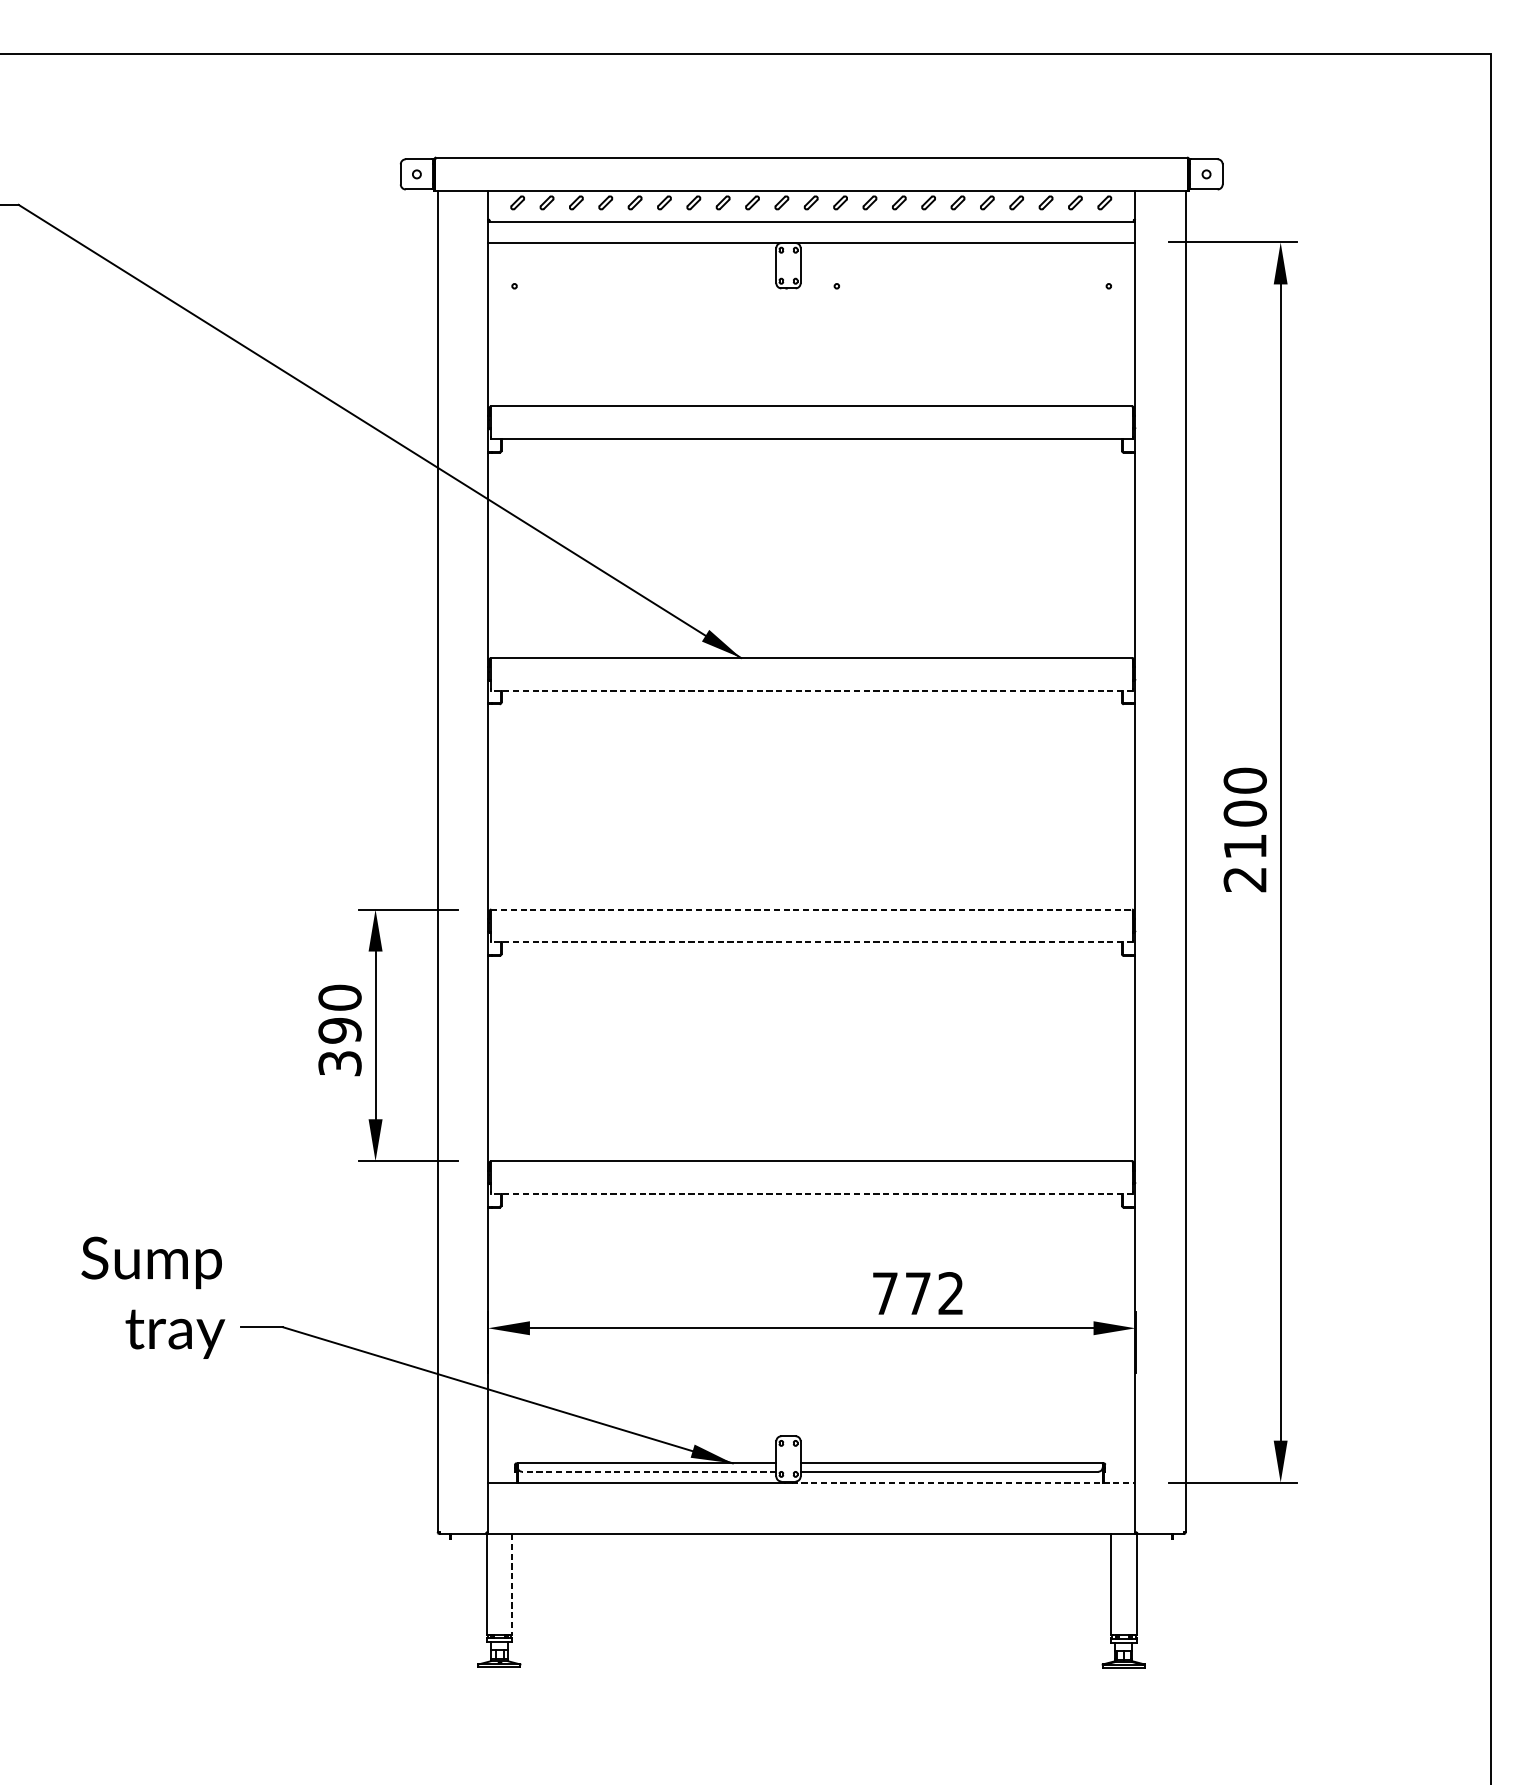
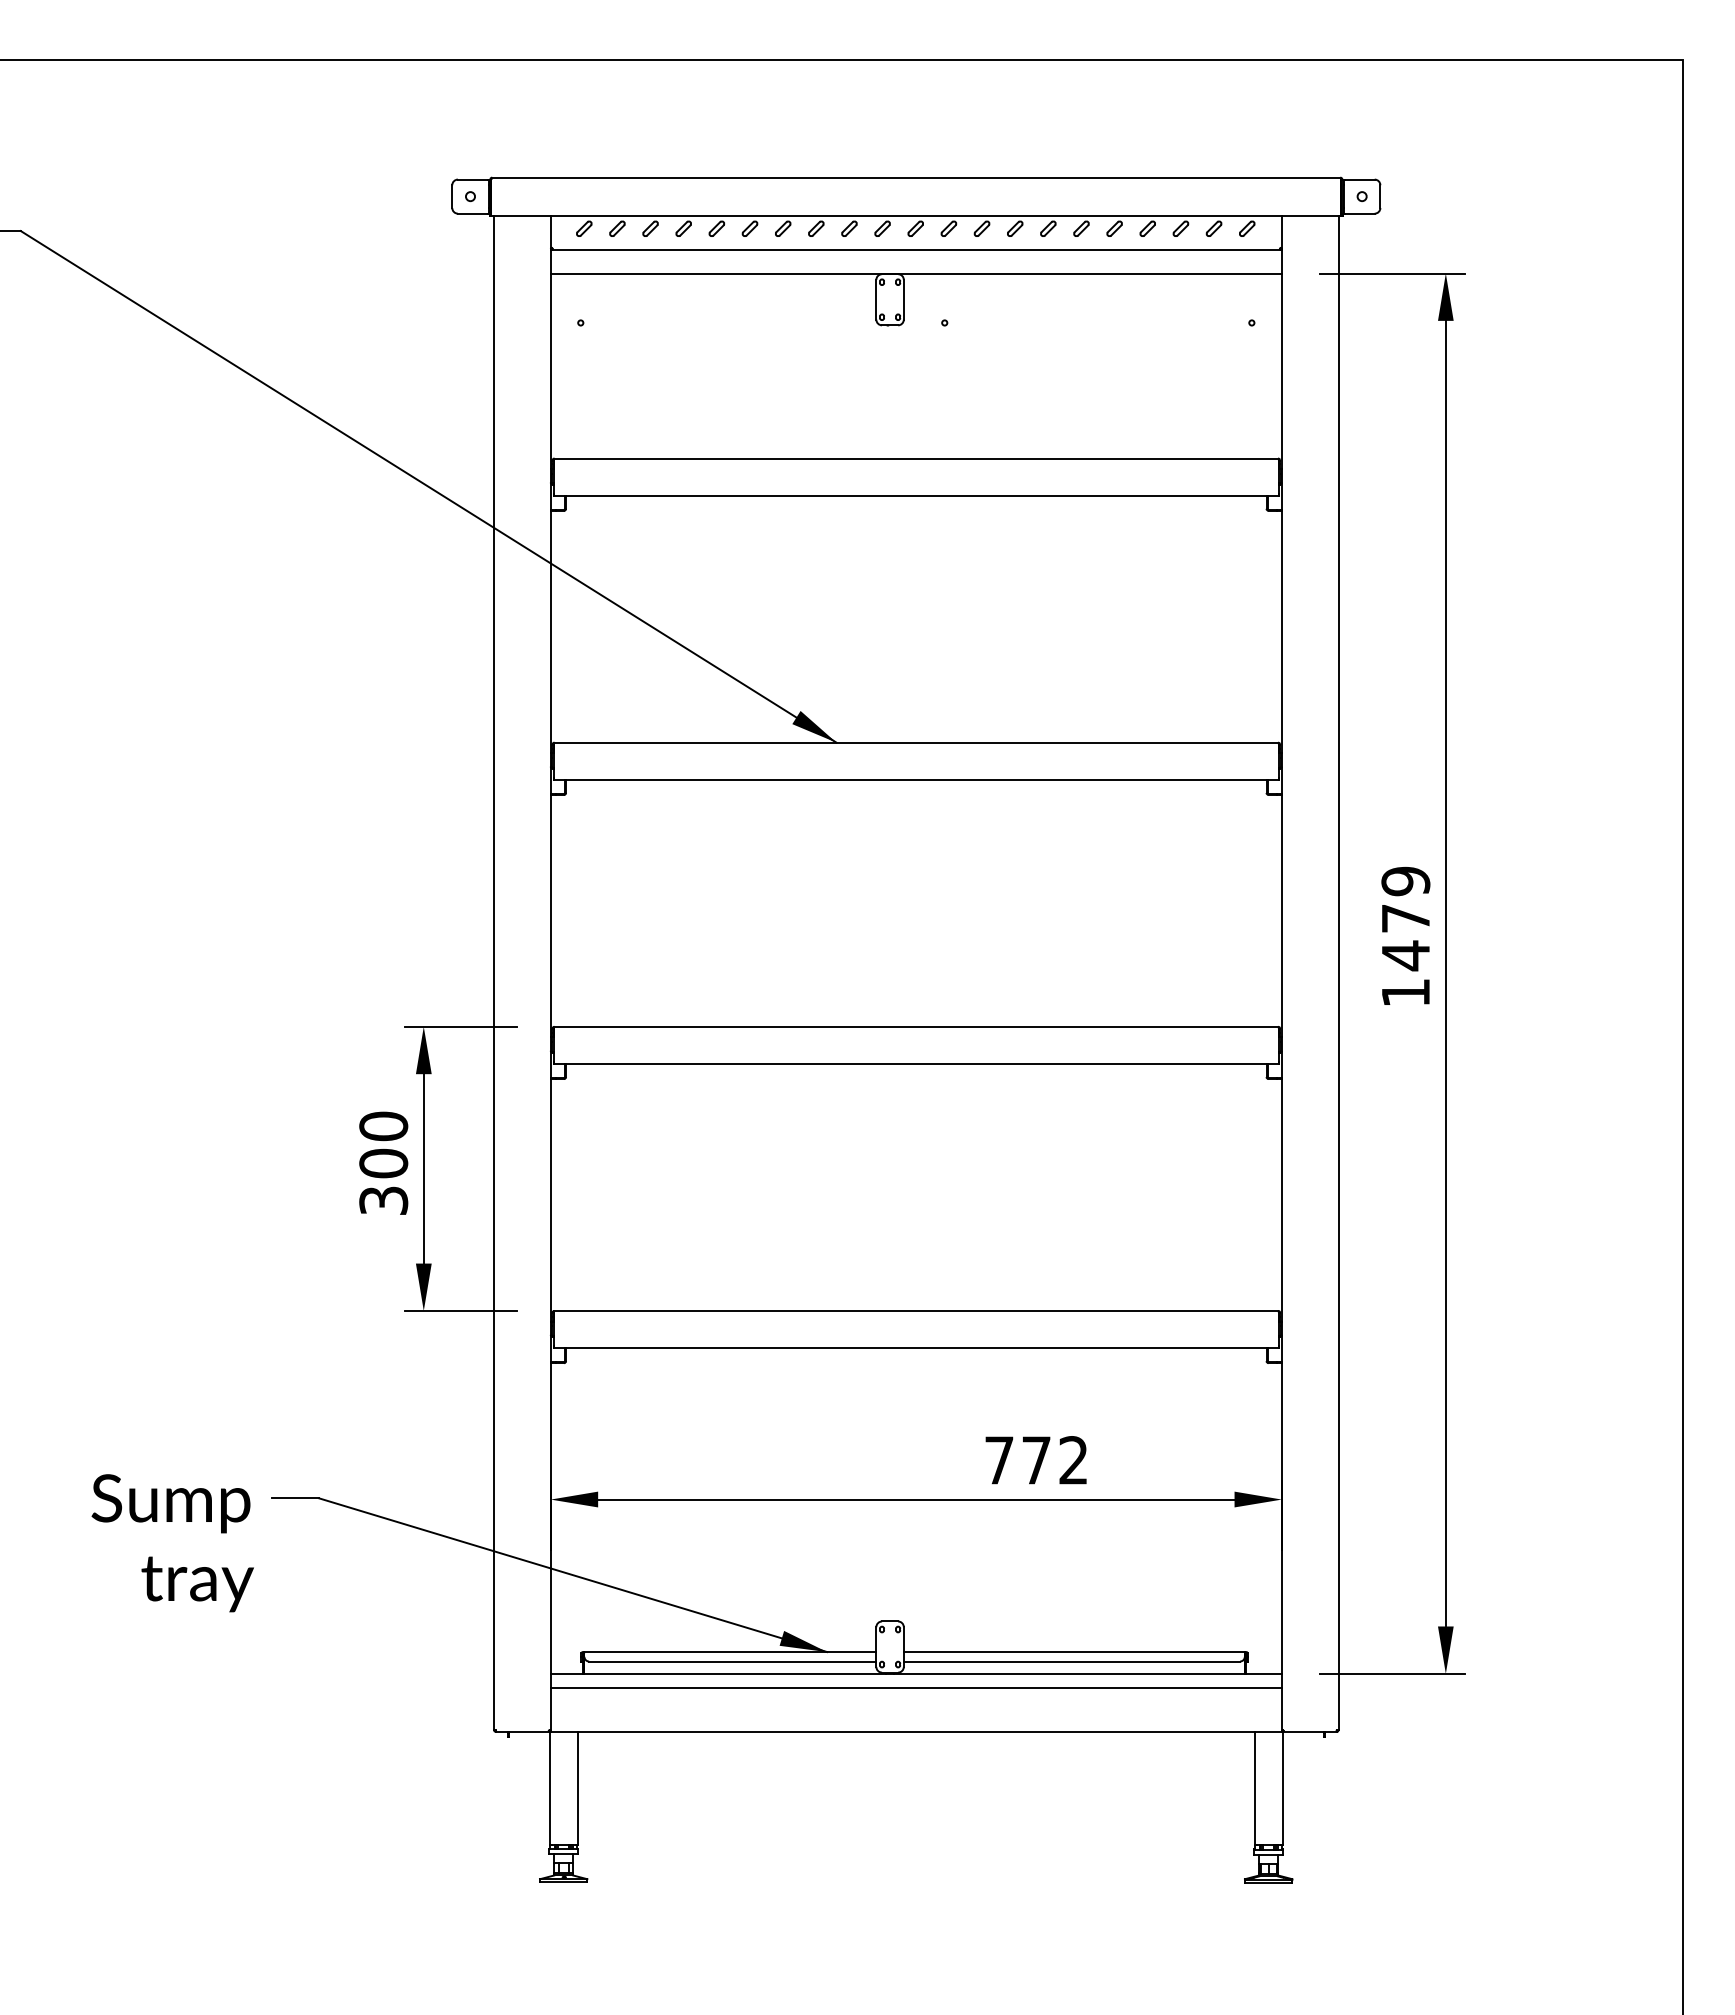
line: (811, 690) -> (916, 779), dashed -> solid
text: (1244, 829) -> (1405, 936), 2100 -> 1479
line: (811, 909) -> (916, 1026), dashed -> solid
line: (811, 942) -> (916, 1063), dashed -> solid
text: (339, 1030) -> (383, 1163), 390 -> 300
line: (811, 1194) -> (916, 1348), dashed -> solid
text: (153, 1298) -> (172, 1543), moved
line: (648, 1471) -> (732, 1661), dashed -> solid
line: (964, 1482) -> (1088, 1673), dashed -> solid
line: (811, 1495) -> (915, 1688), added
line: (512, 1584) -> (578, 1788), dashed -> solid

